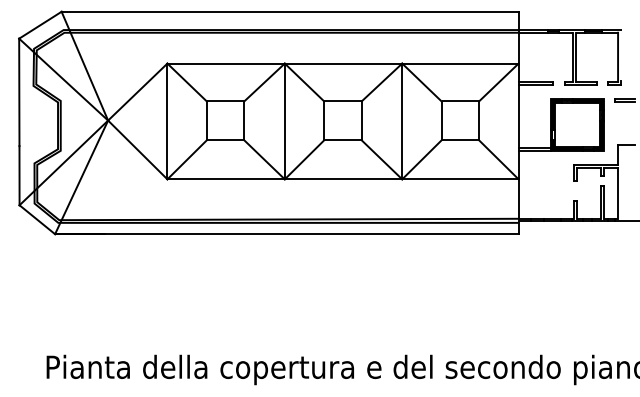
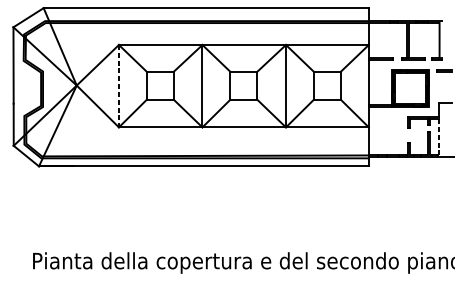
line: (167, 121) -> (118, 86), solid -> dashed
line: (617, 193) -> (439, 137), solid -> dashed

